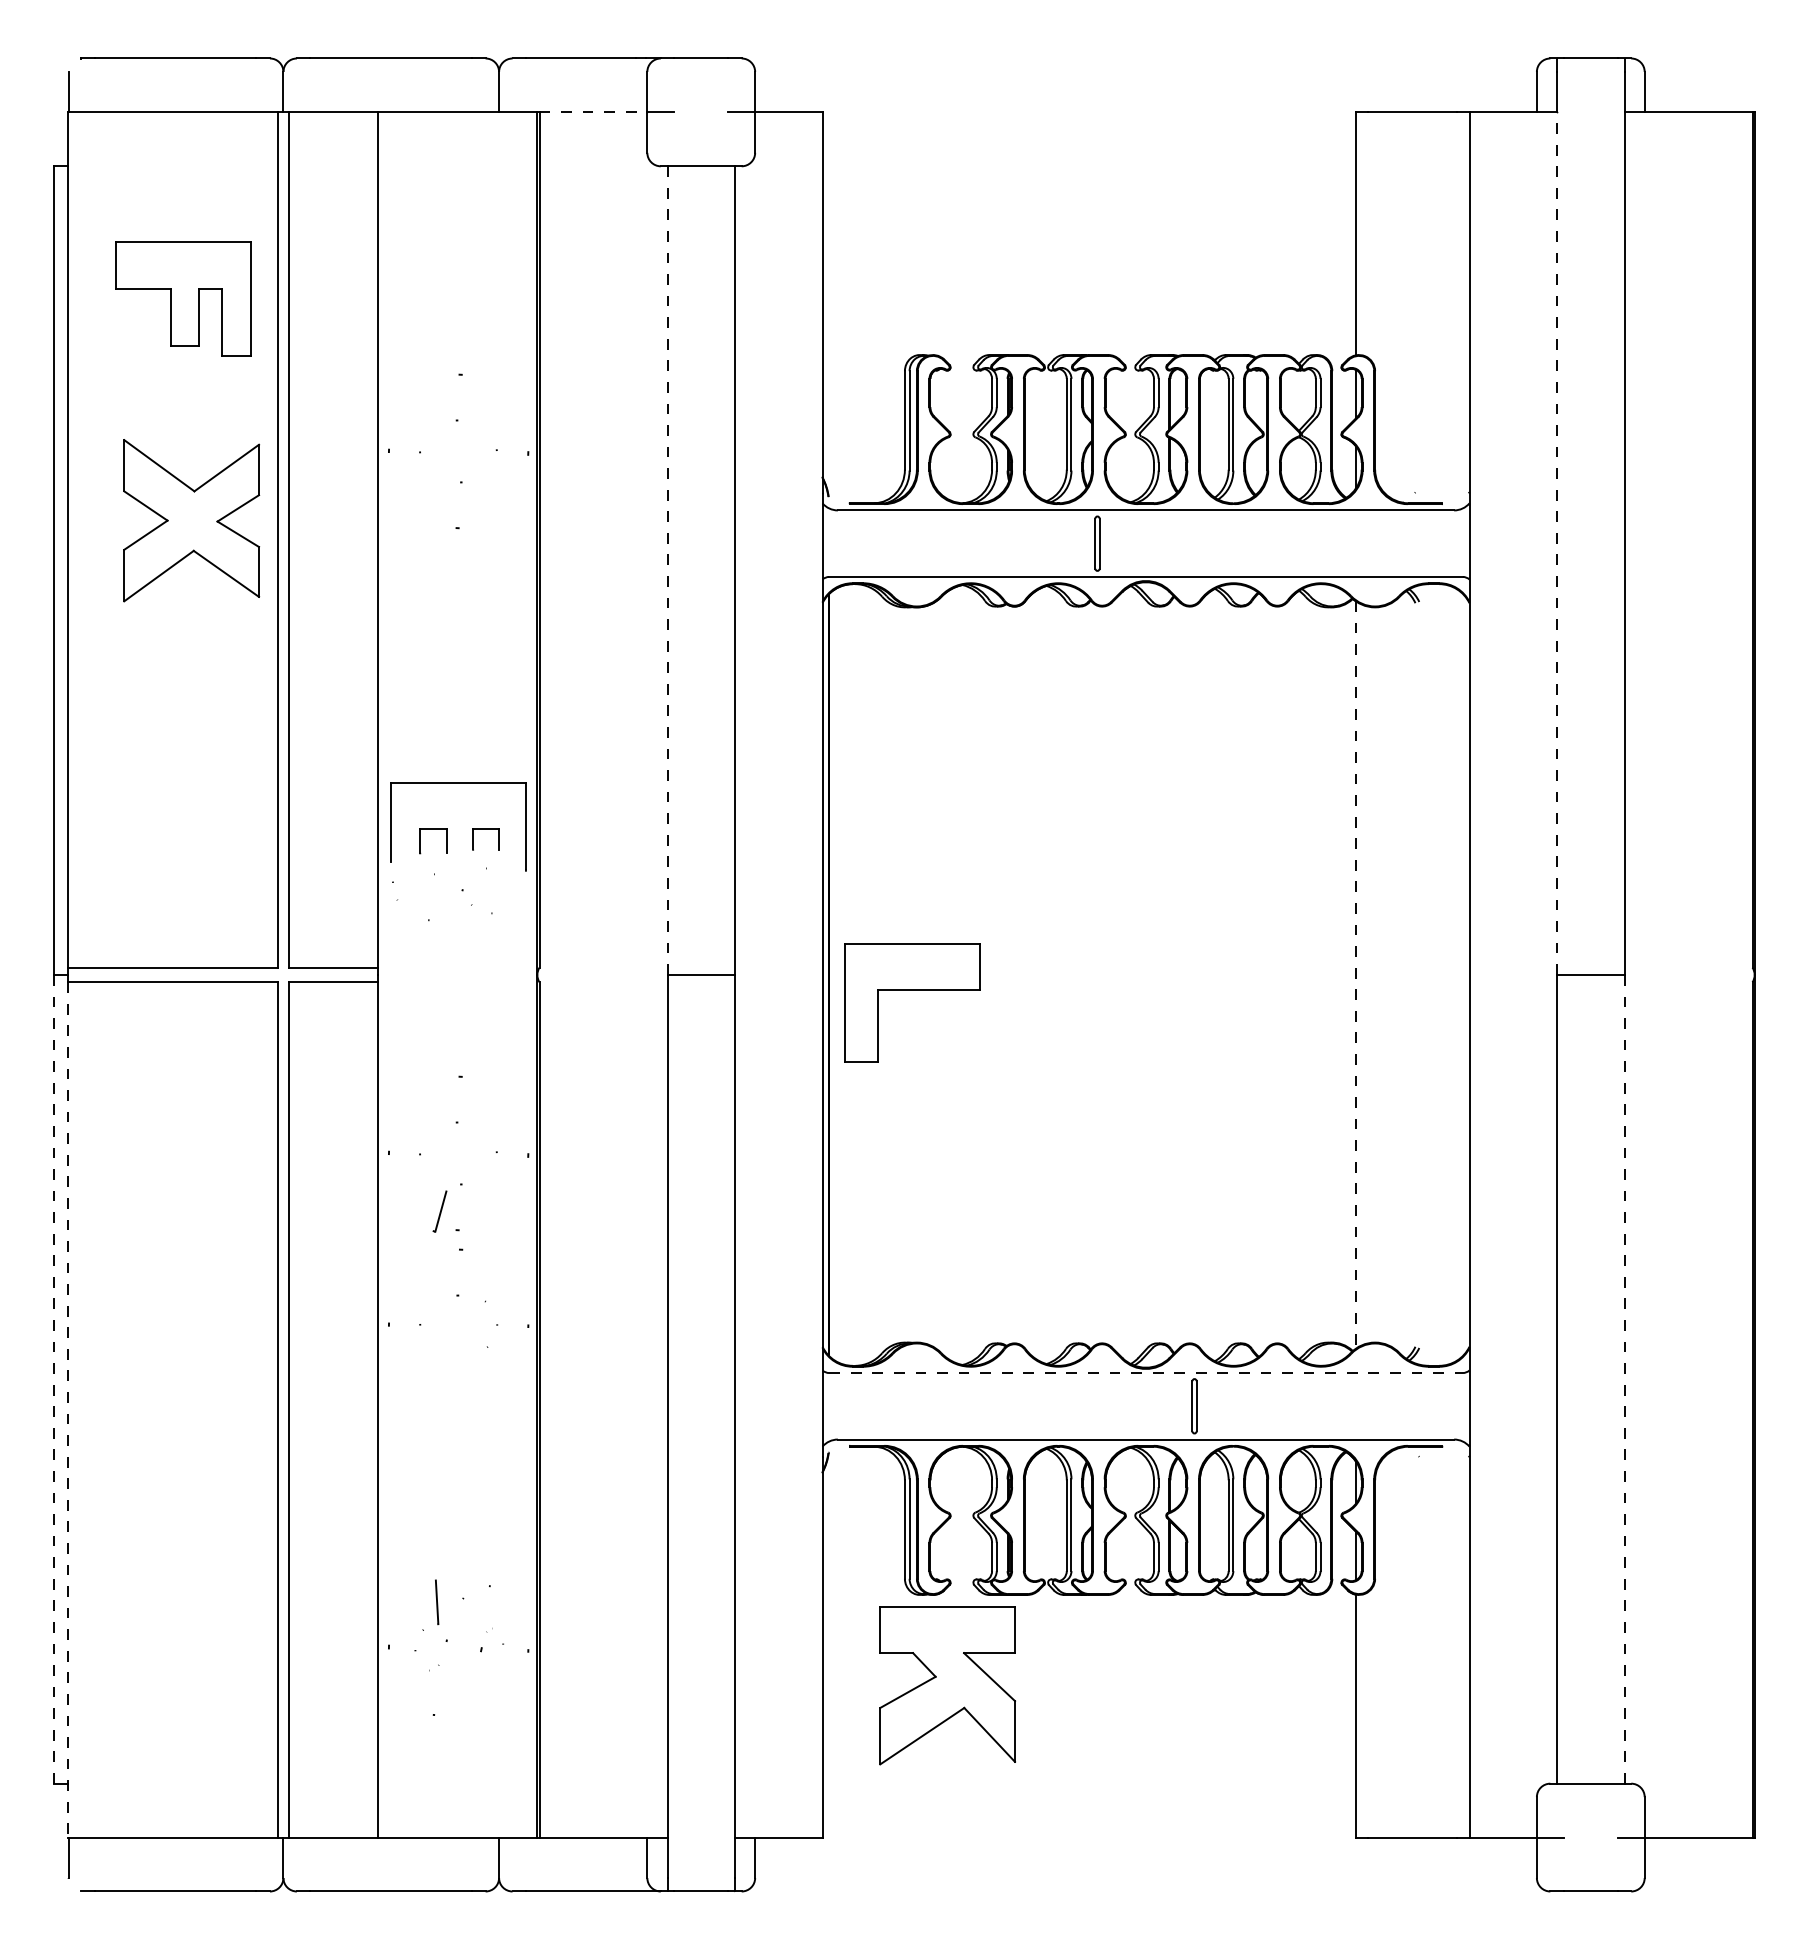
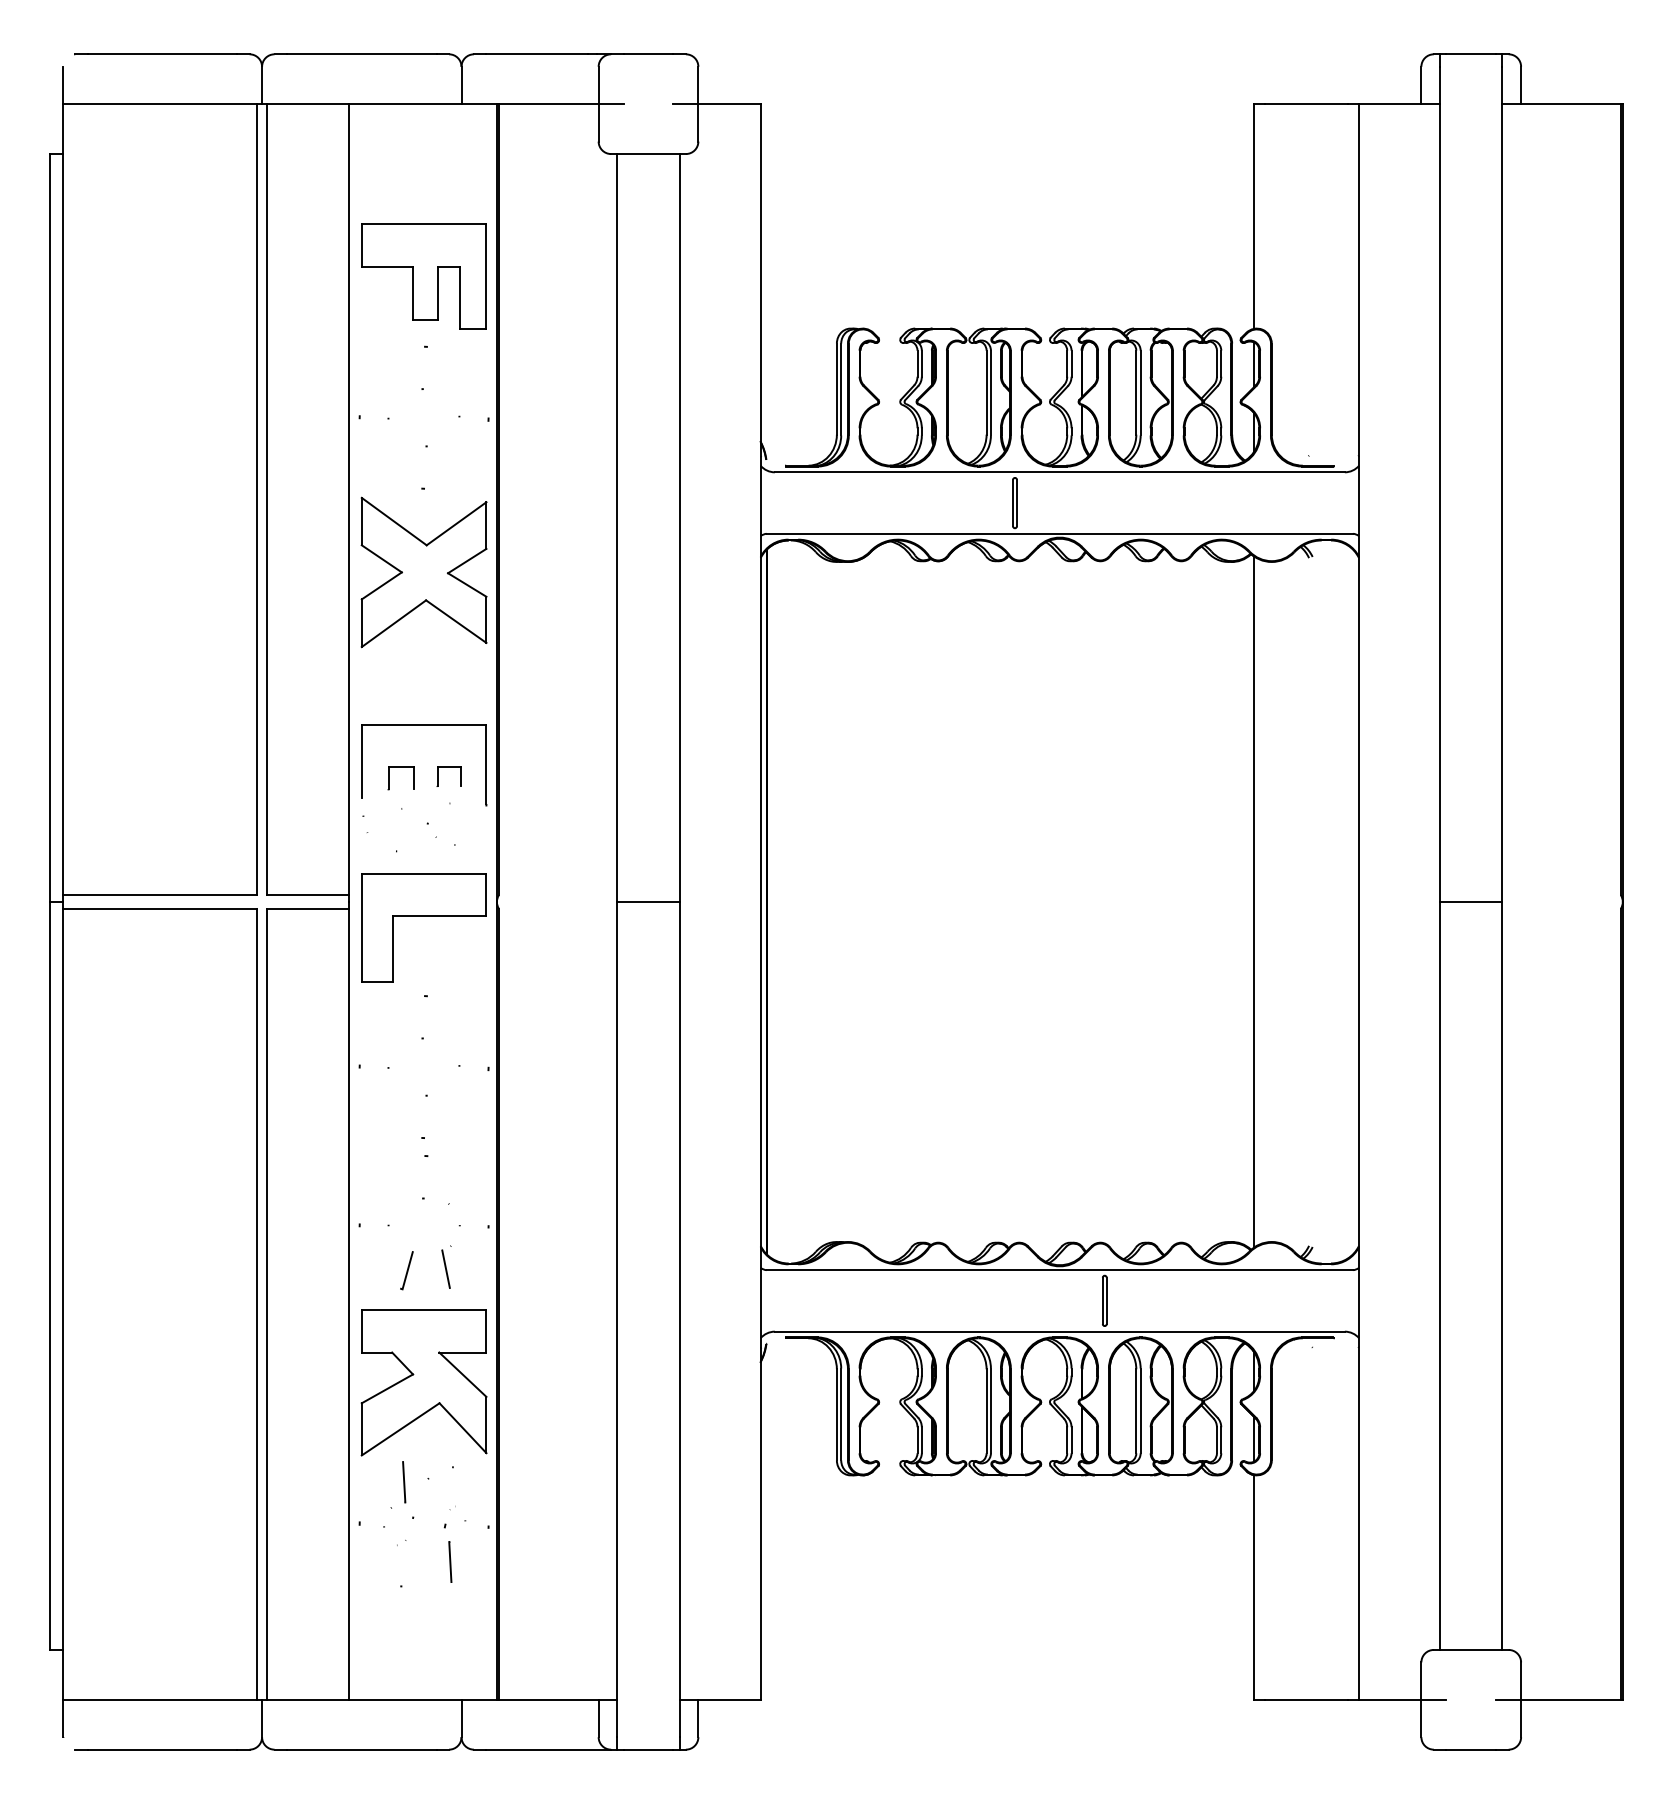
line: (593, 112) -> (548, 104), dashed -> solid
part: (183, 298) -> (423, 276), moved
part: (191, 520) -> (423, 572), moved
line: (1557, 543) -> (1440, 502), dashed -> solid
line: (667, 570) -> (617, 527), dashed -> solid
line: (1355, 974) -> (1253, 901), dashed -> solid
part: (912, 990) -> (423, 916), moved
part: (439, 1211) -> (406, 1270), moved
line: (482, 1371) -> (446, 1268), added
line: (1146, 1373) -> (1060, 1270), dashed -> solid
line: (54, 1379) -> (50, 1276), dashed -> solid
line: (1624, 1379) -> (1502, 1276), dashed -> solid
line: (67, 1409) -> (62, 1303), dashed -> solid
part: (947, 1685) -> (423, 1382), moved
line: (486, 1688) -> (449, 1561), added

